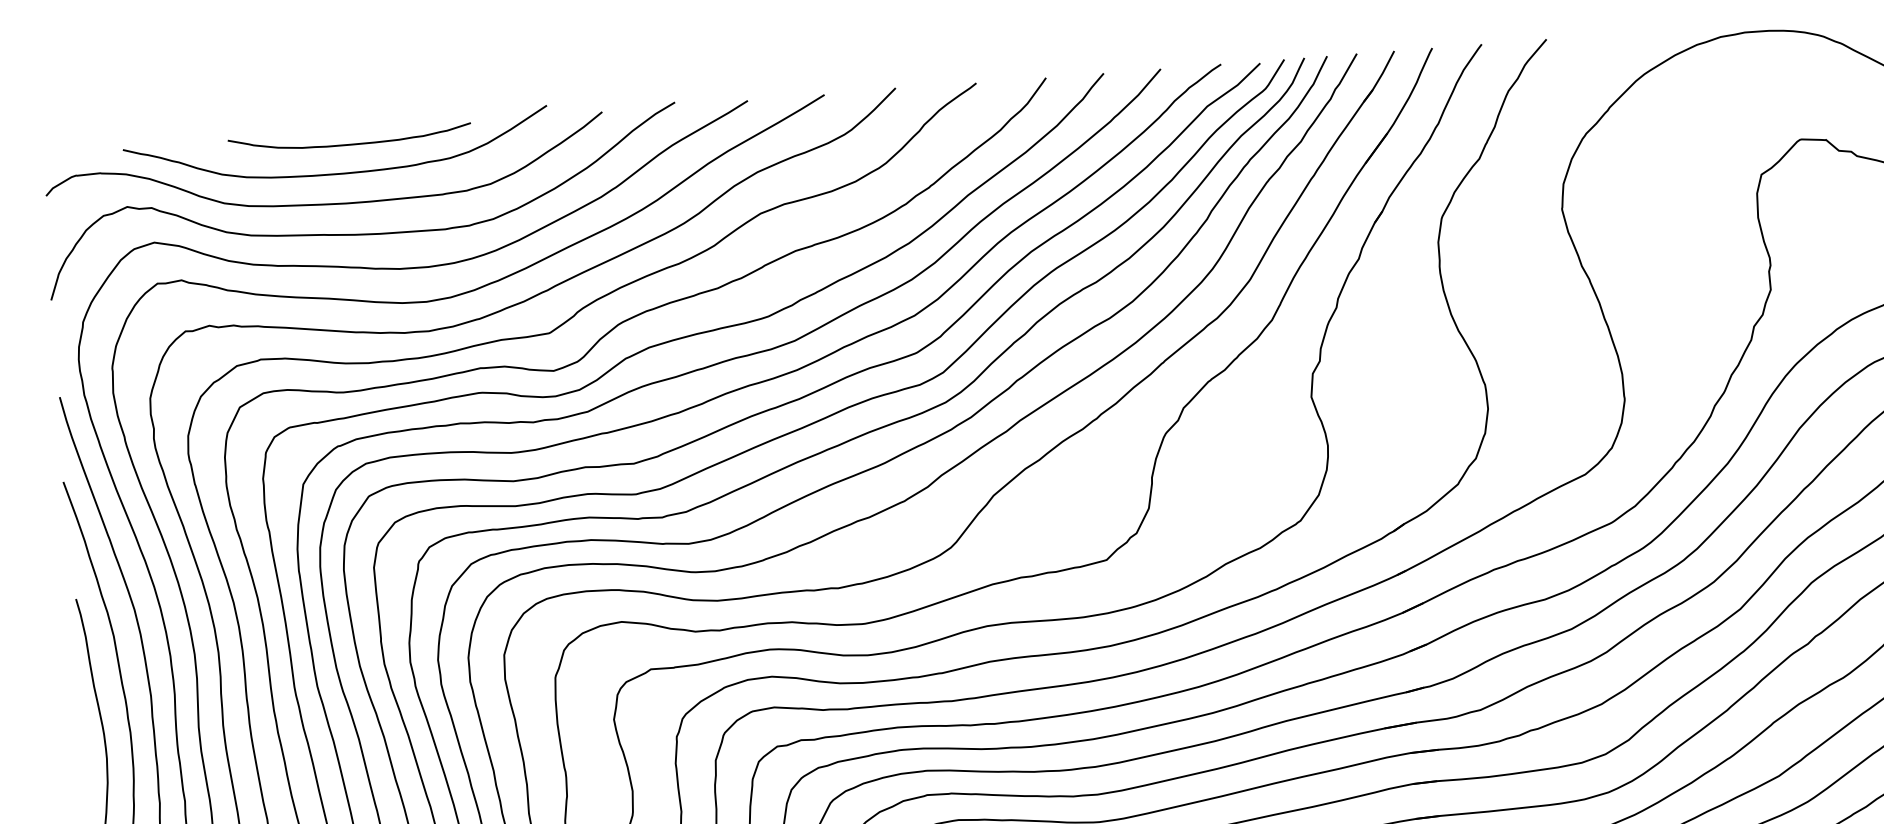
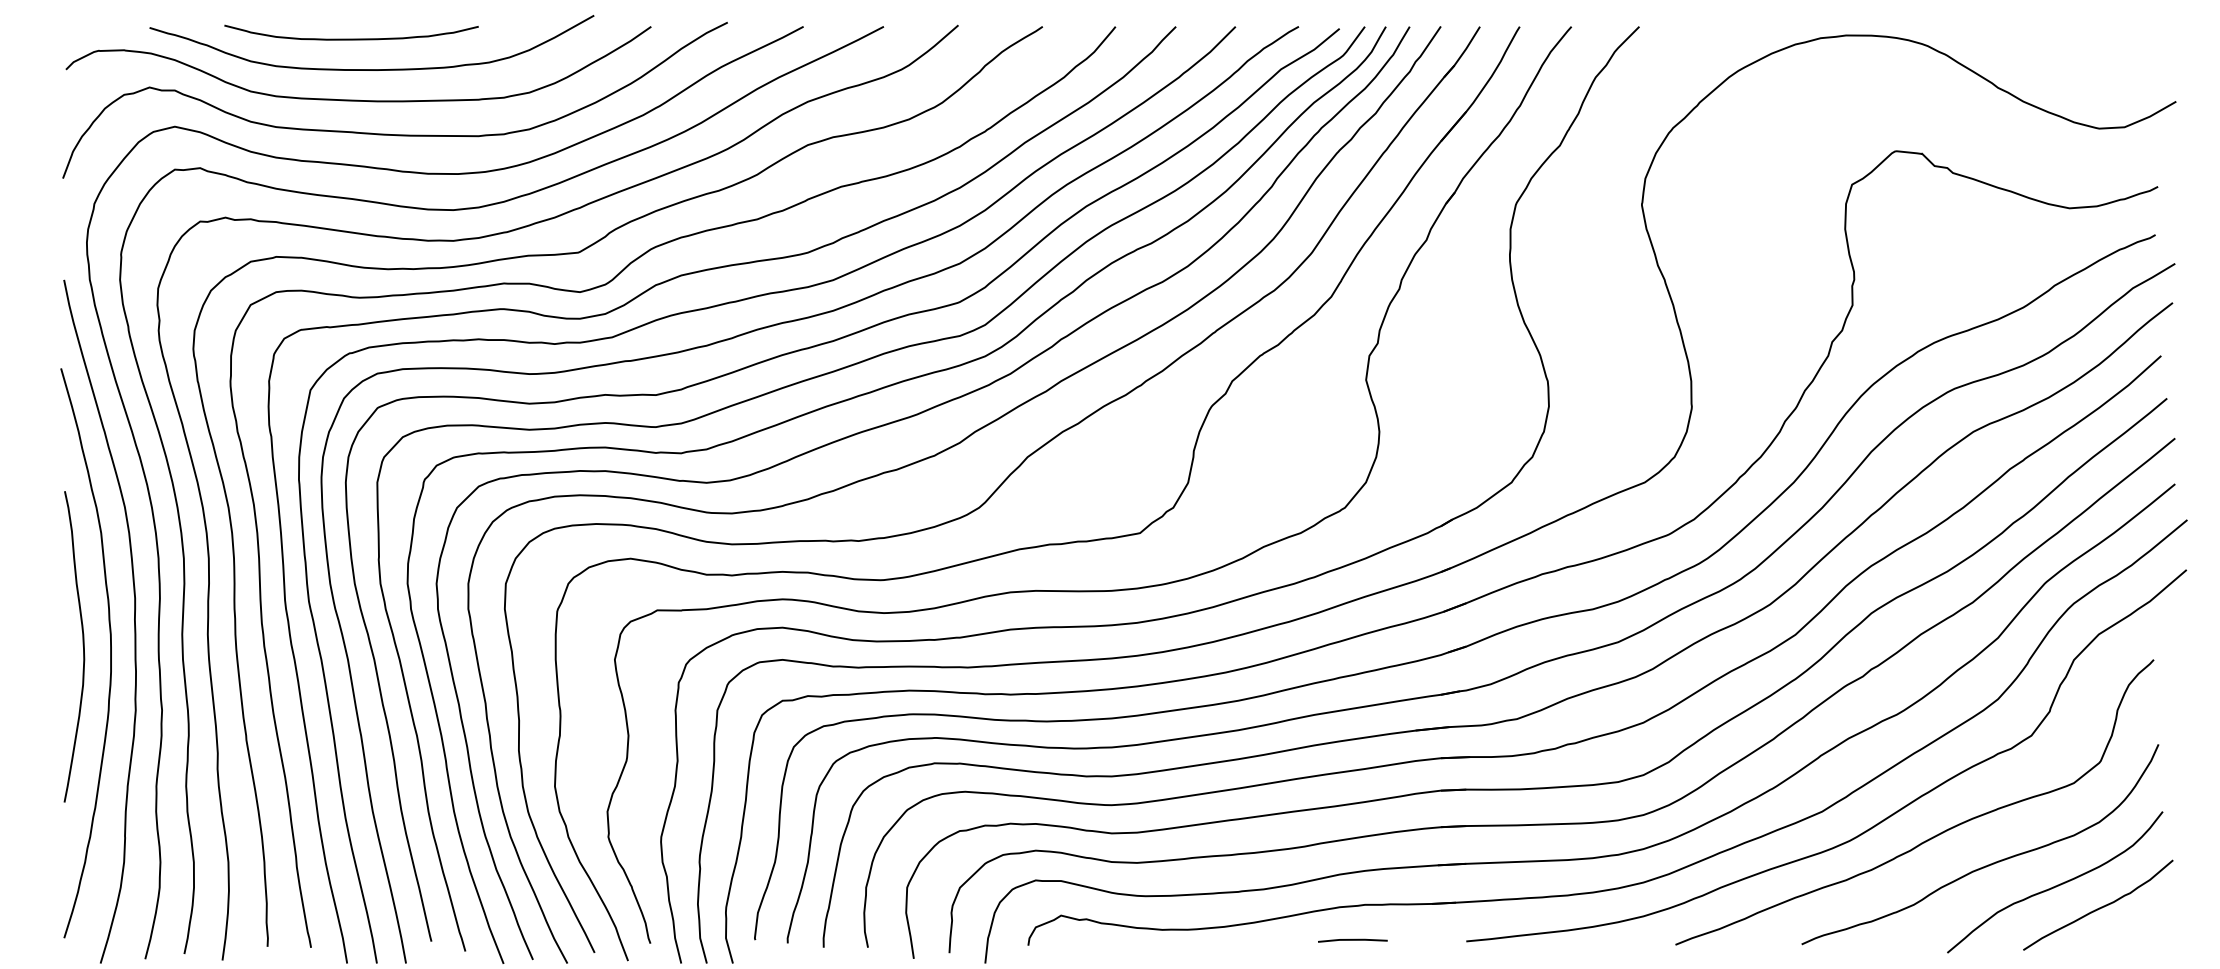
curve: (350, 143) -> (351, 38), moved

